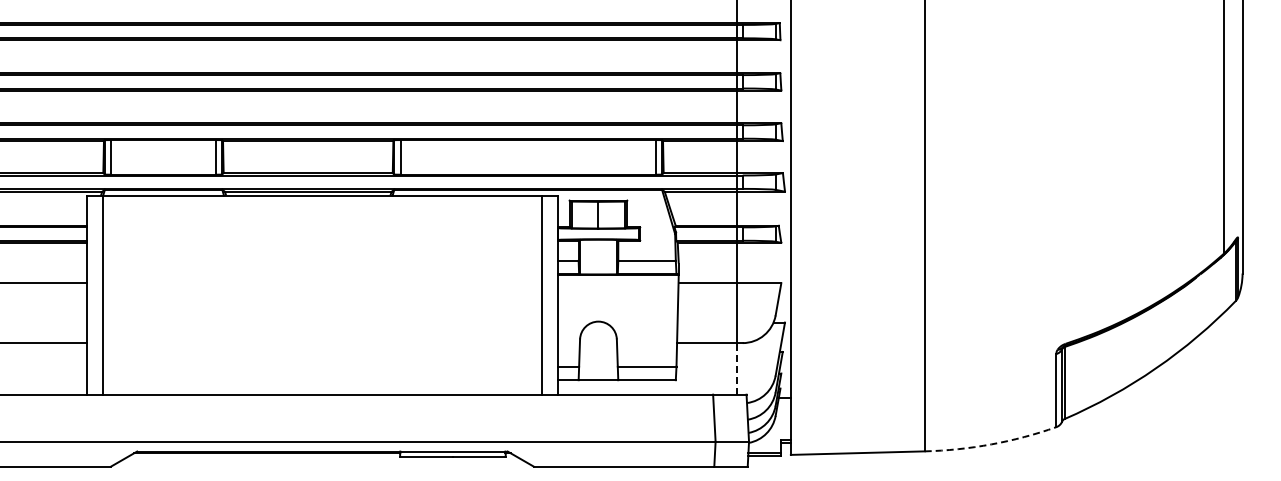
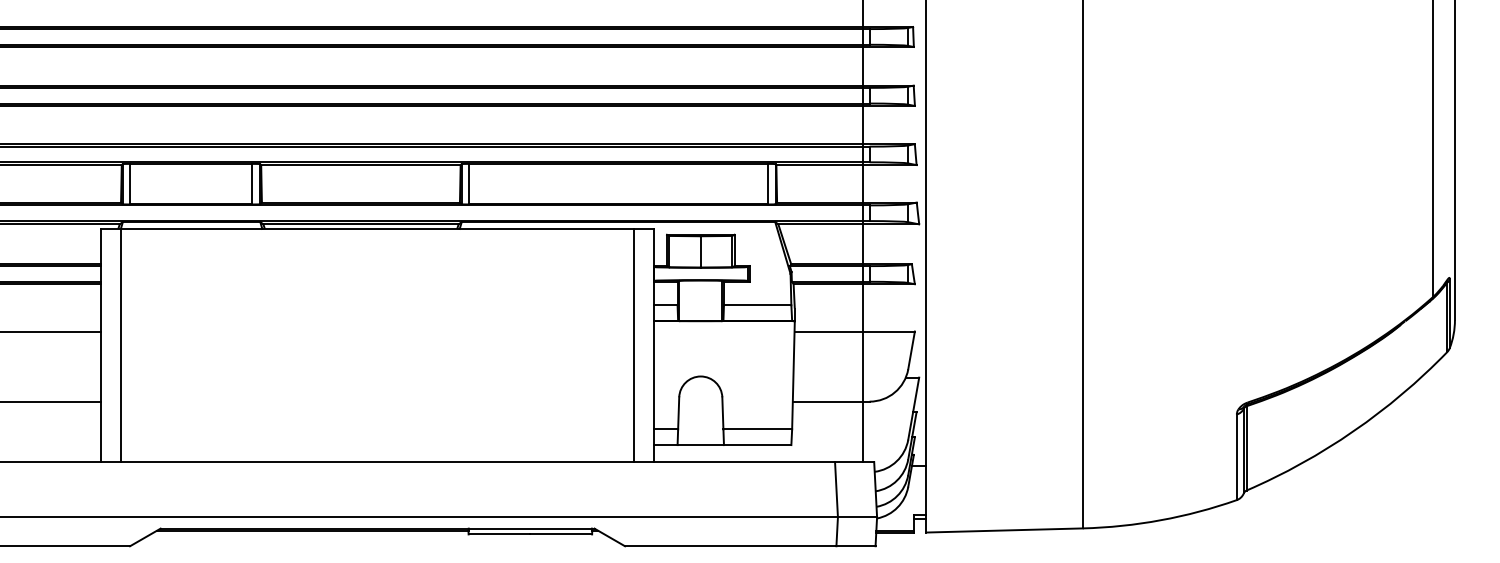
line: (737, 368) -> (863, 431), dashed -> solid
arc: (991, 444) -> (1160, 520), dashed -> solid

